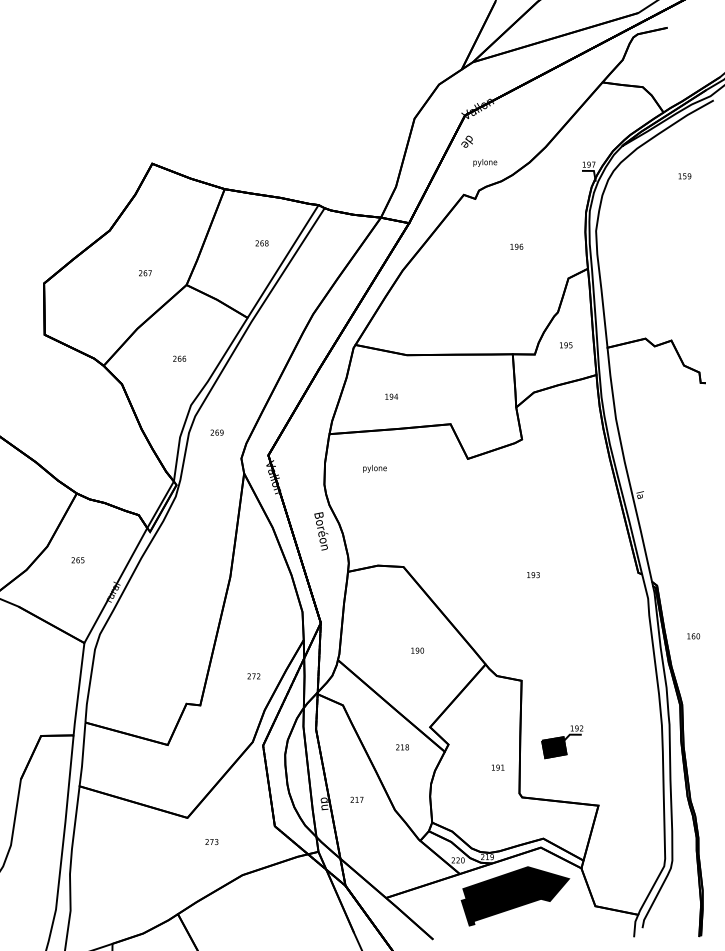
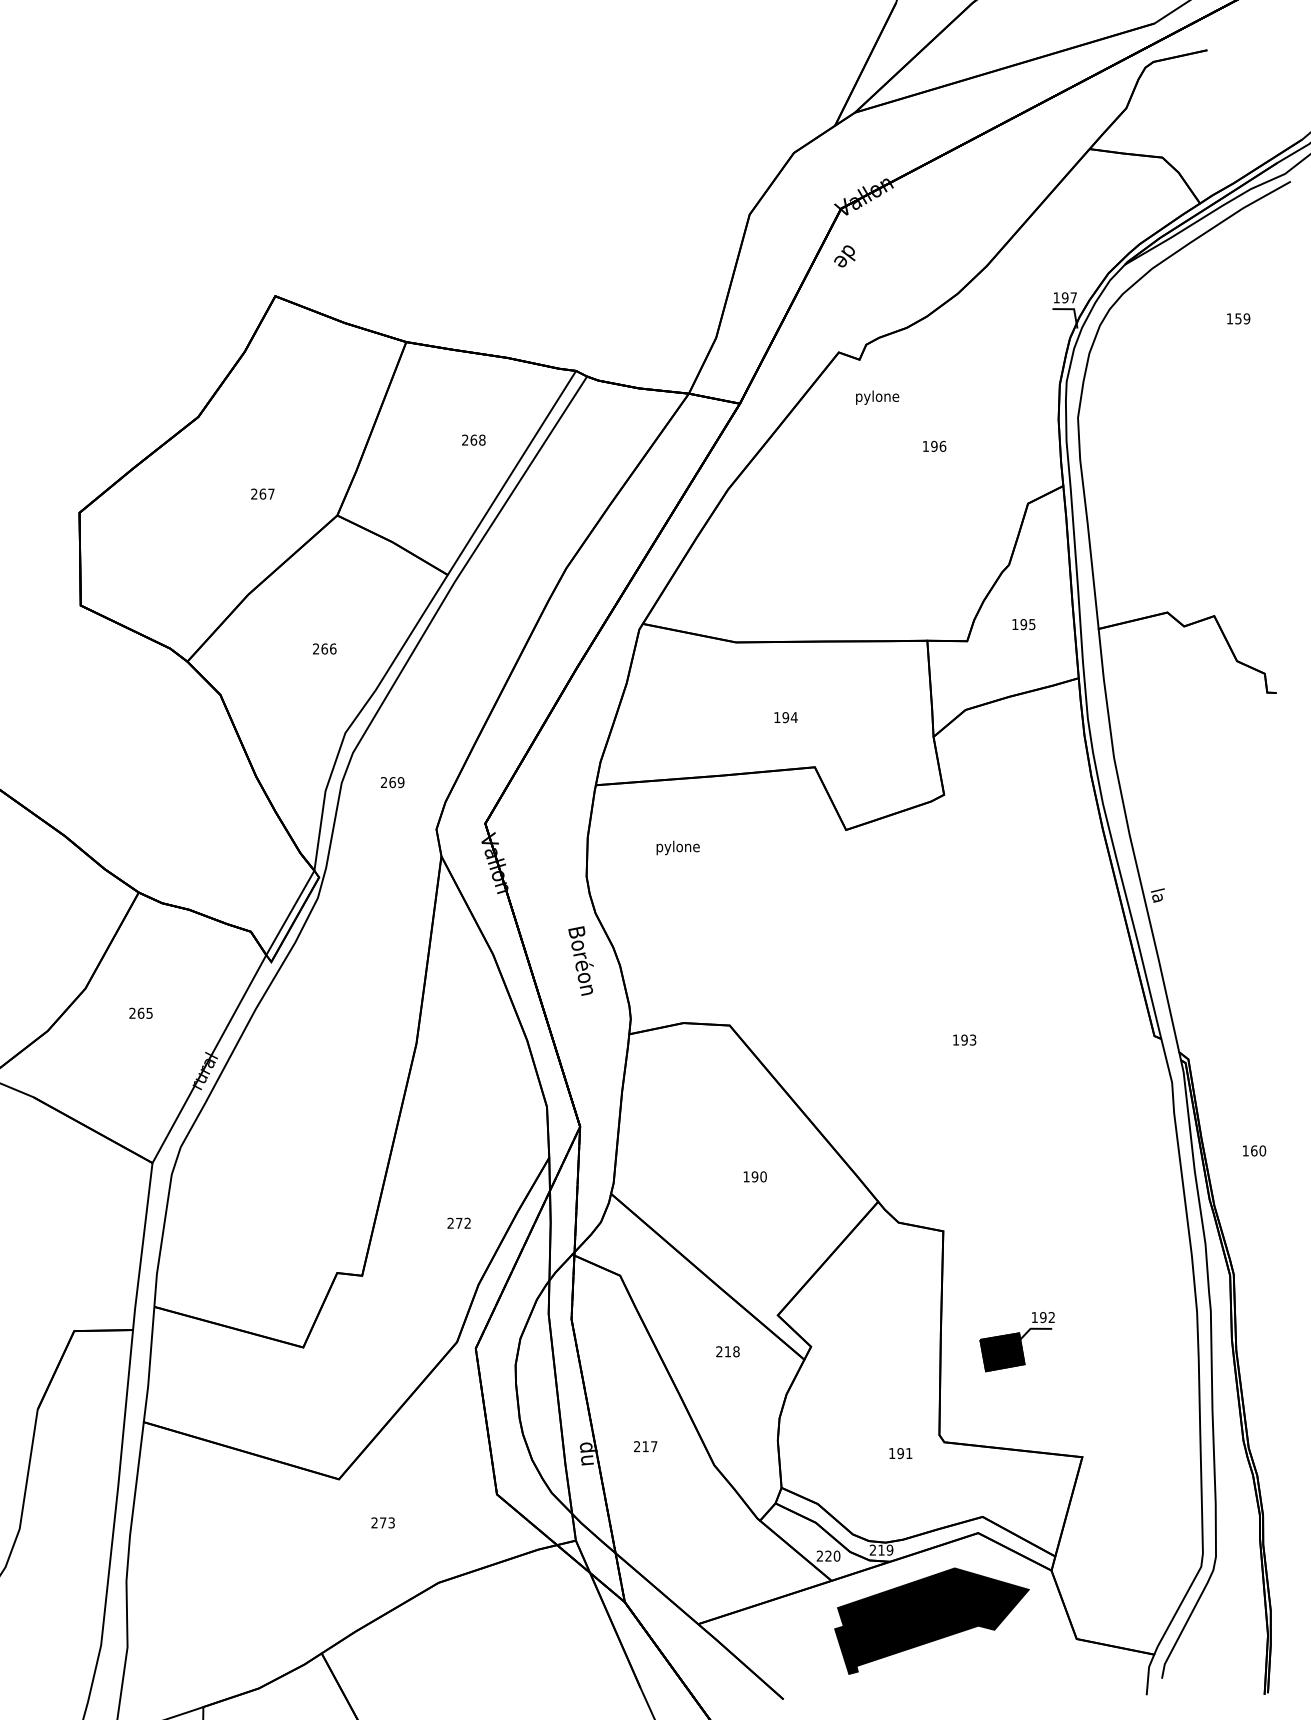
text: (485, 162) -> (877, 396), moved
text: (391, 396) -> (785, 717), moved
text: (498, 767) -> (901, 1453), moved

